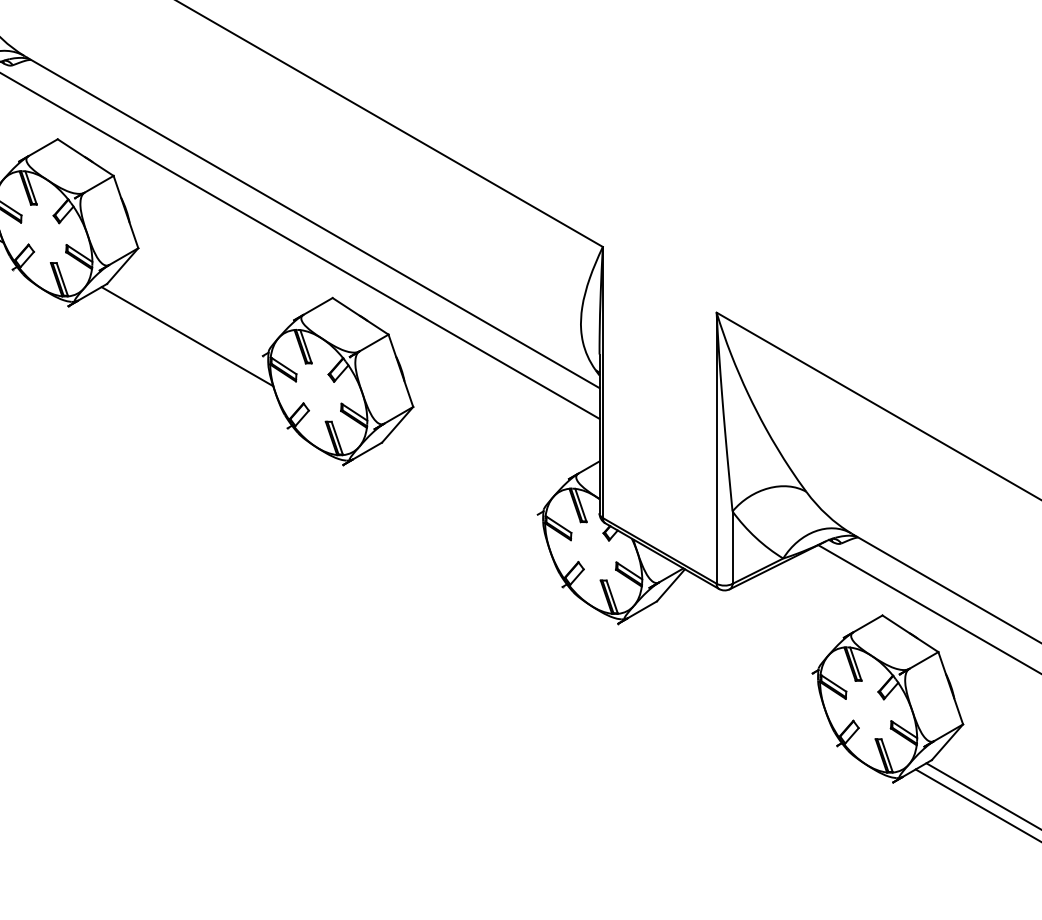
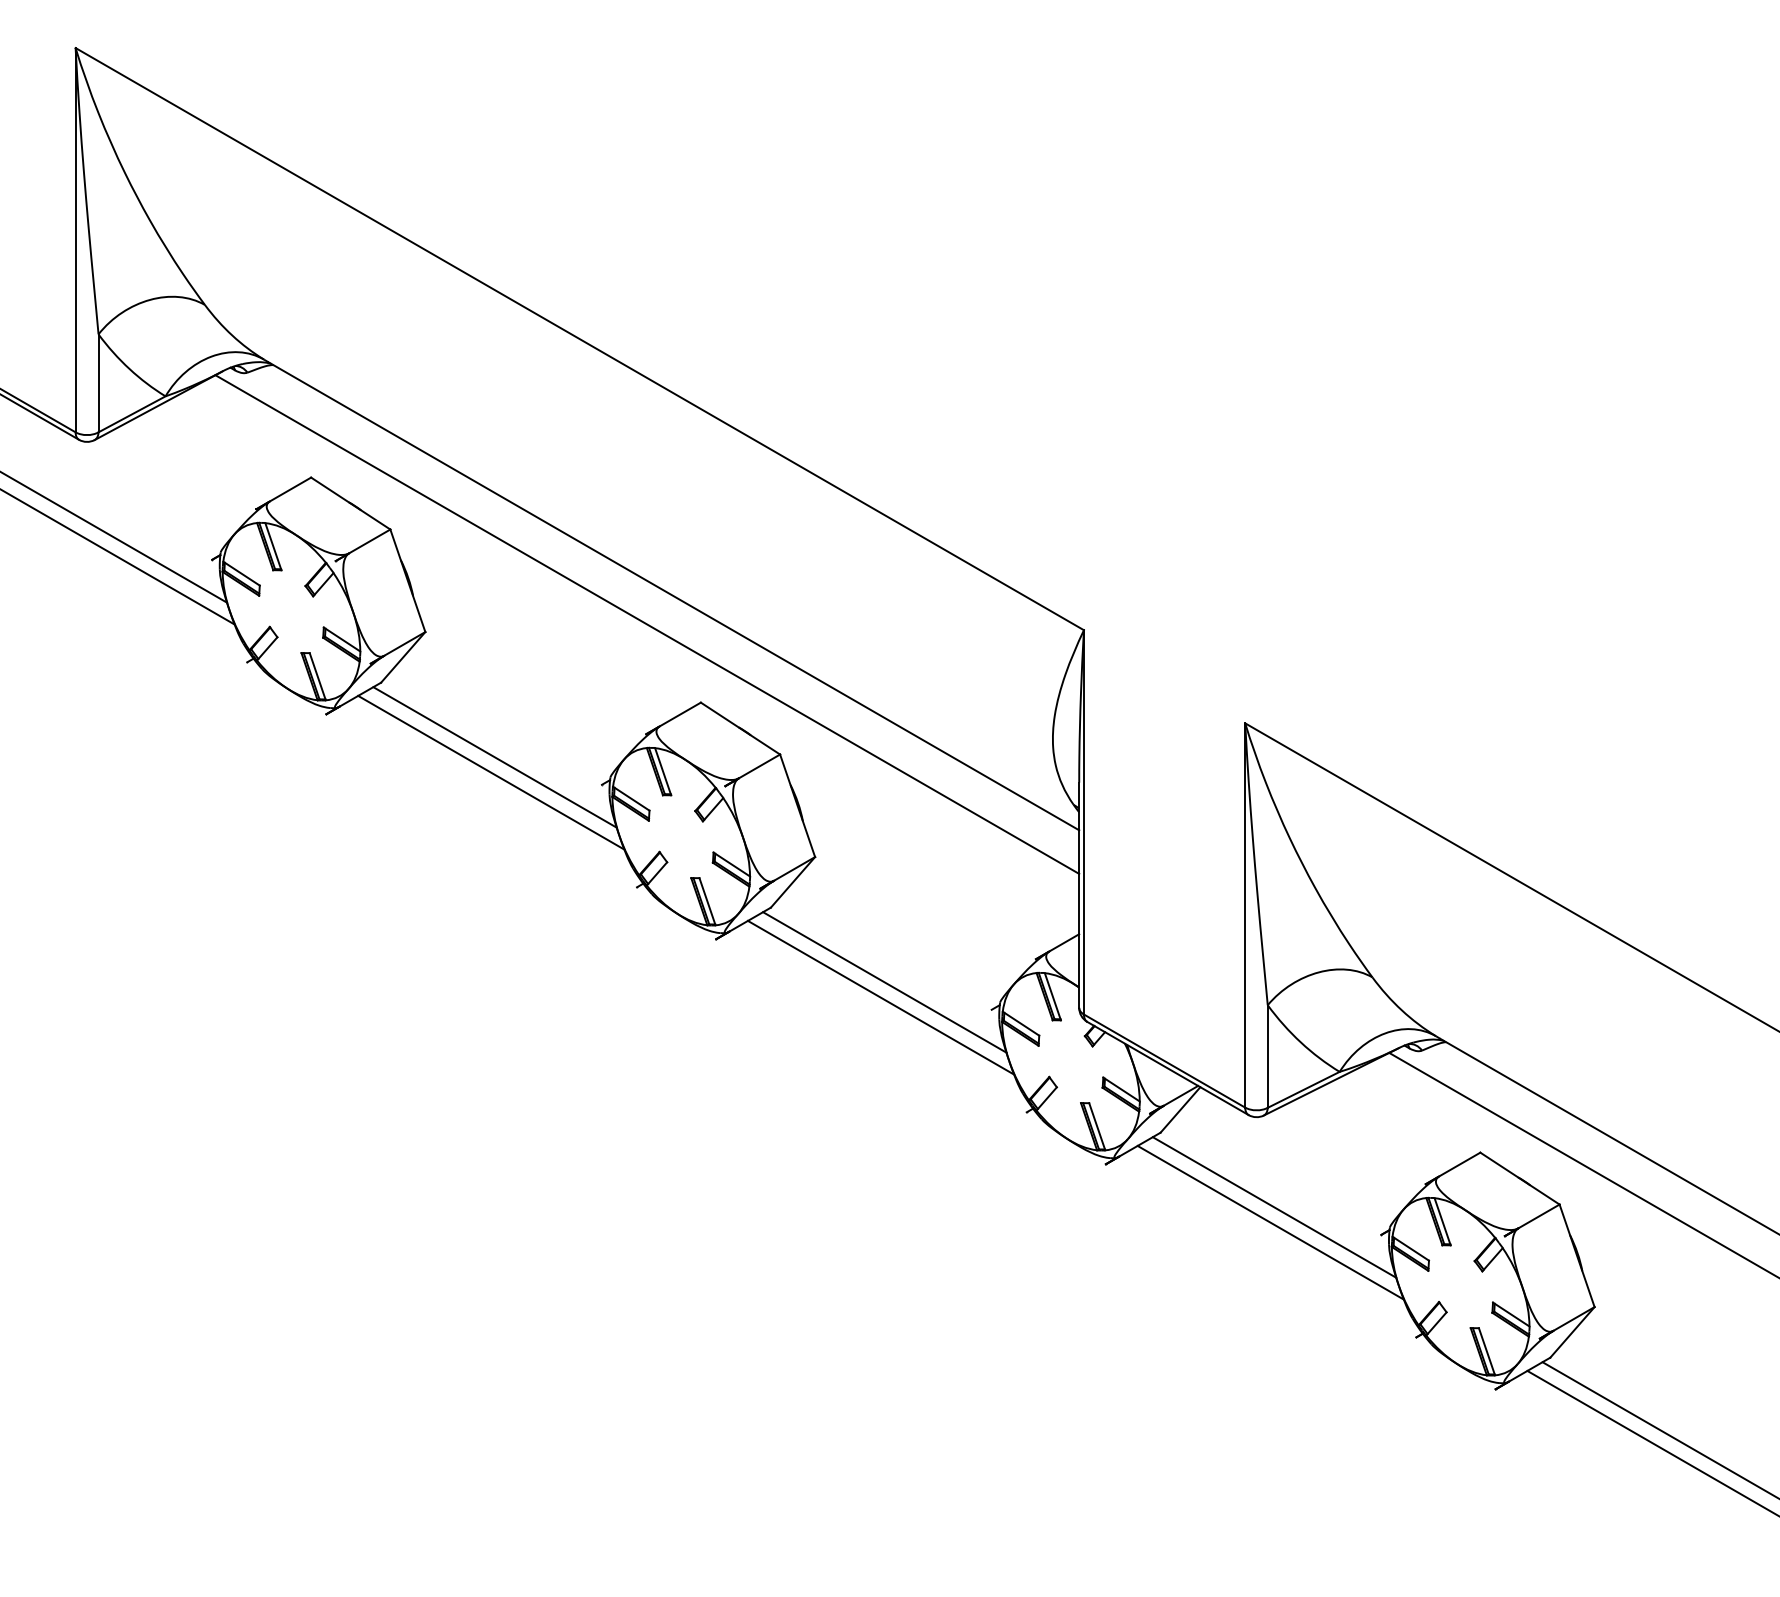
line: (184, 347) -> (491, 772), added
line: (462, 495) -> (884, 982), added
line: (459, 506) -> (880, 997), added
line: (737, 654) -> (1274, 1207), added
line: (734, 664) -> (1270, 1222), added

